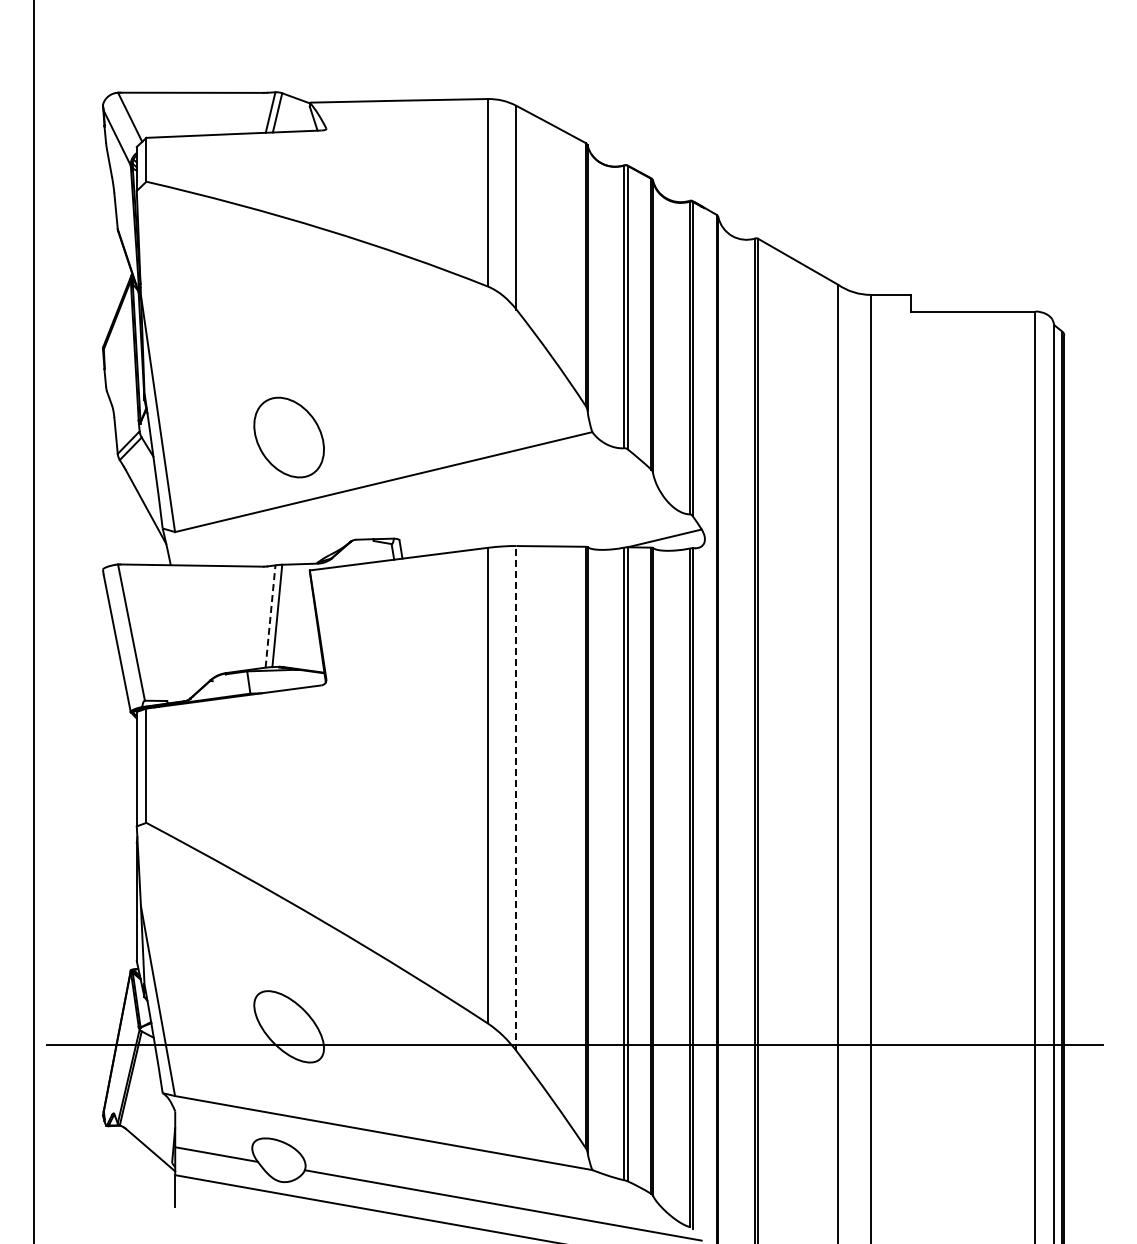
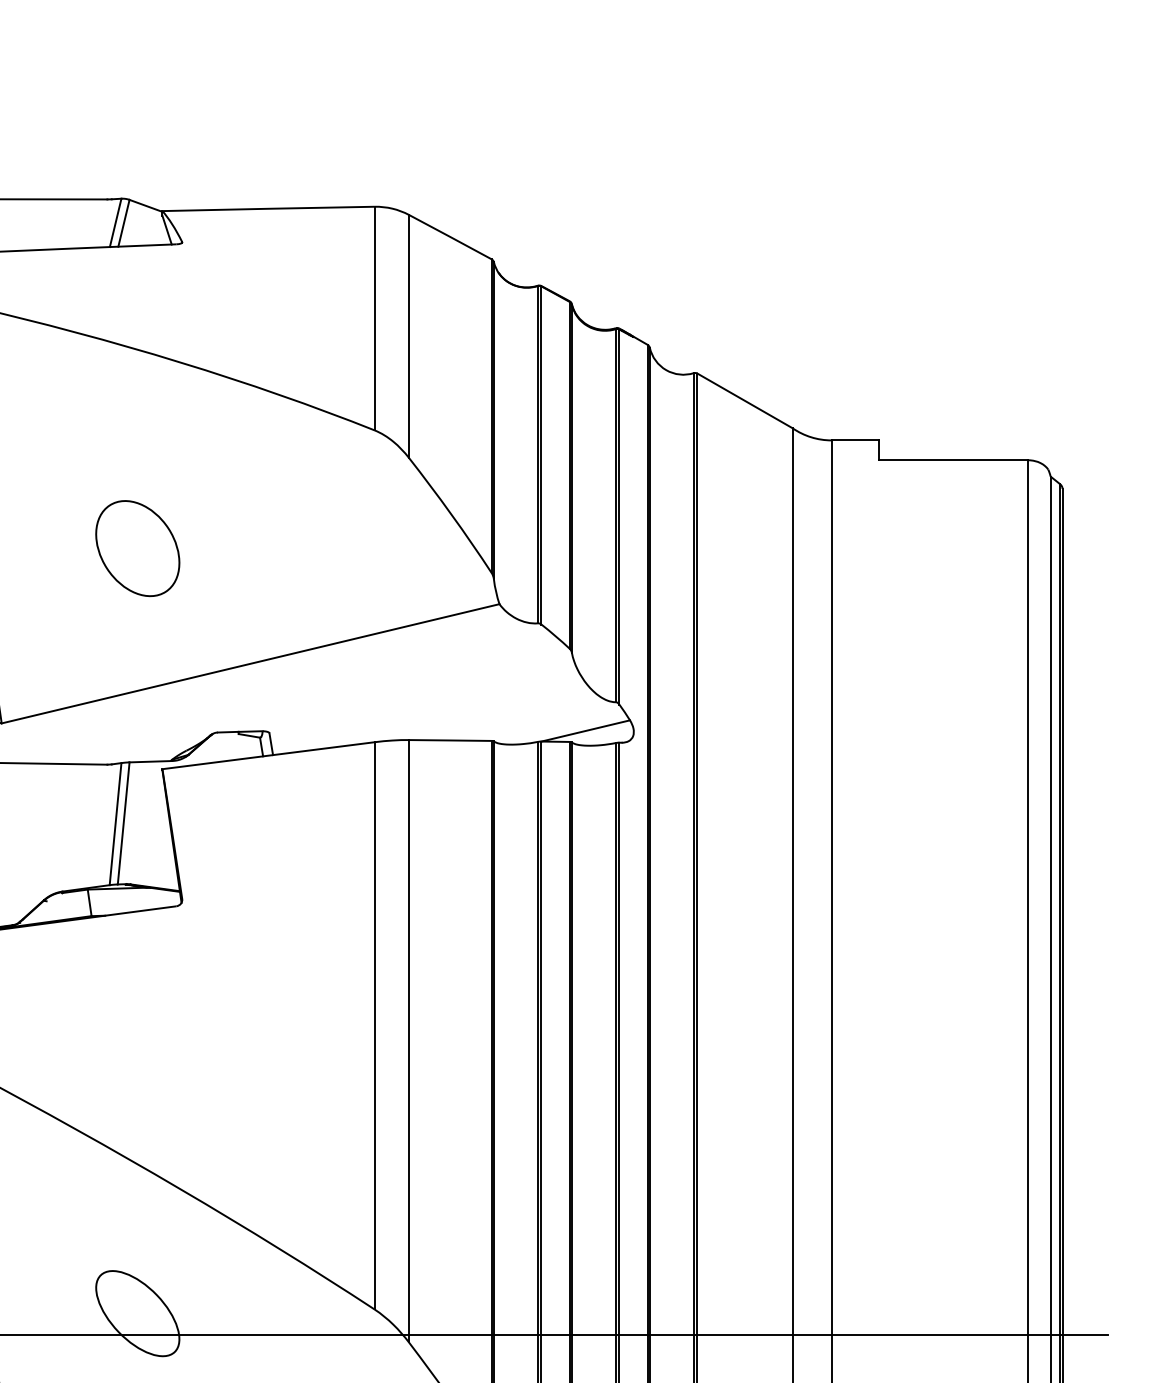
part: (288, 437) -> (137, 548), moved
line: (270, 616) -> (115, 824), dashed -> solid
line: (516, 798) -> (409, 1041), dashed -> solid

